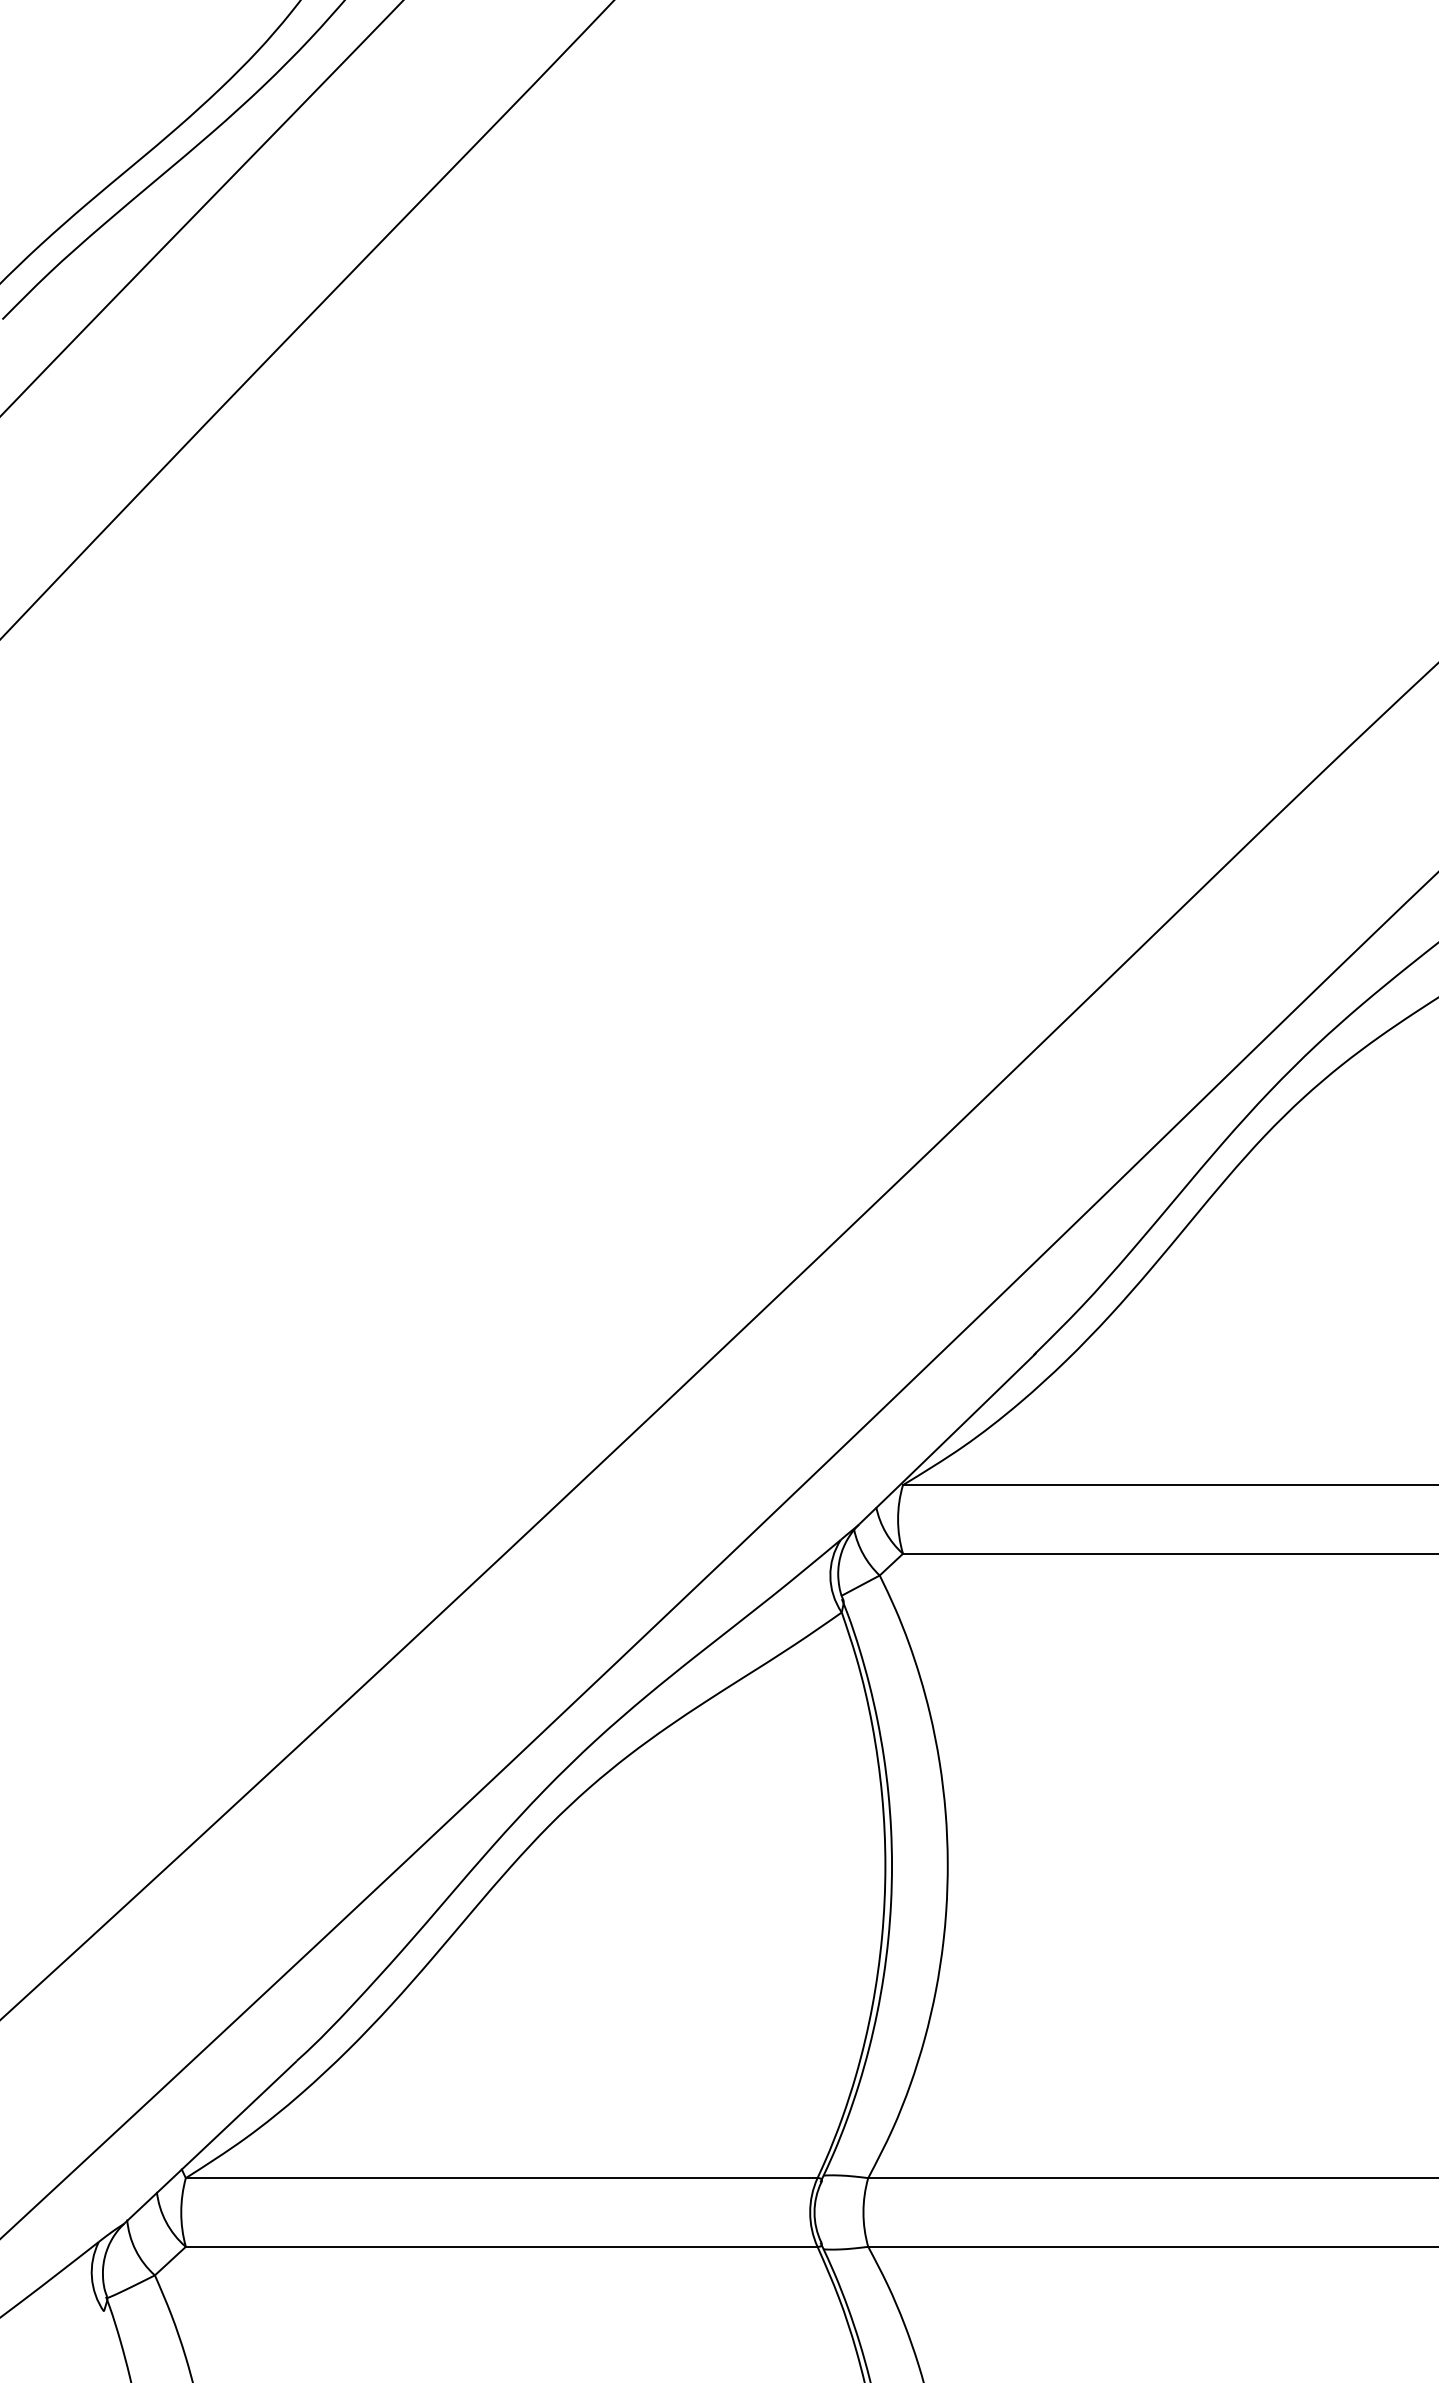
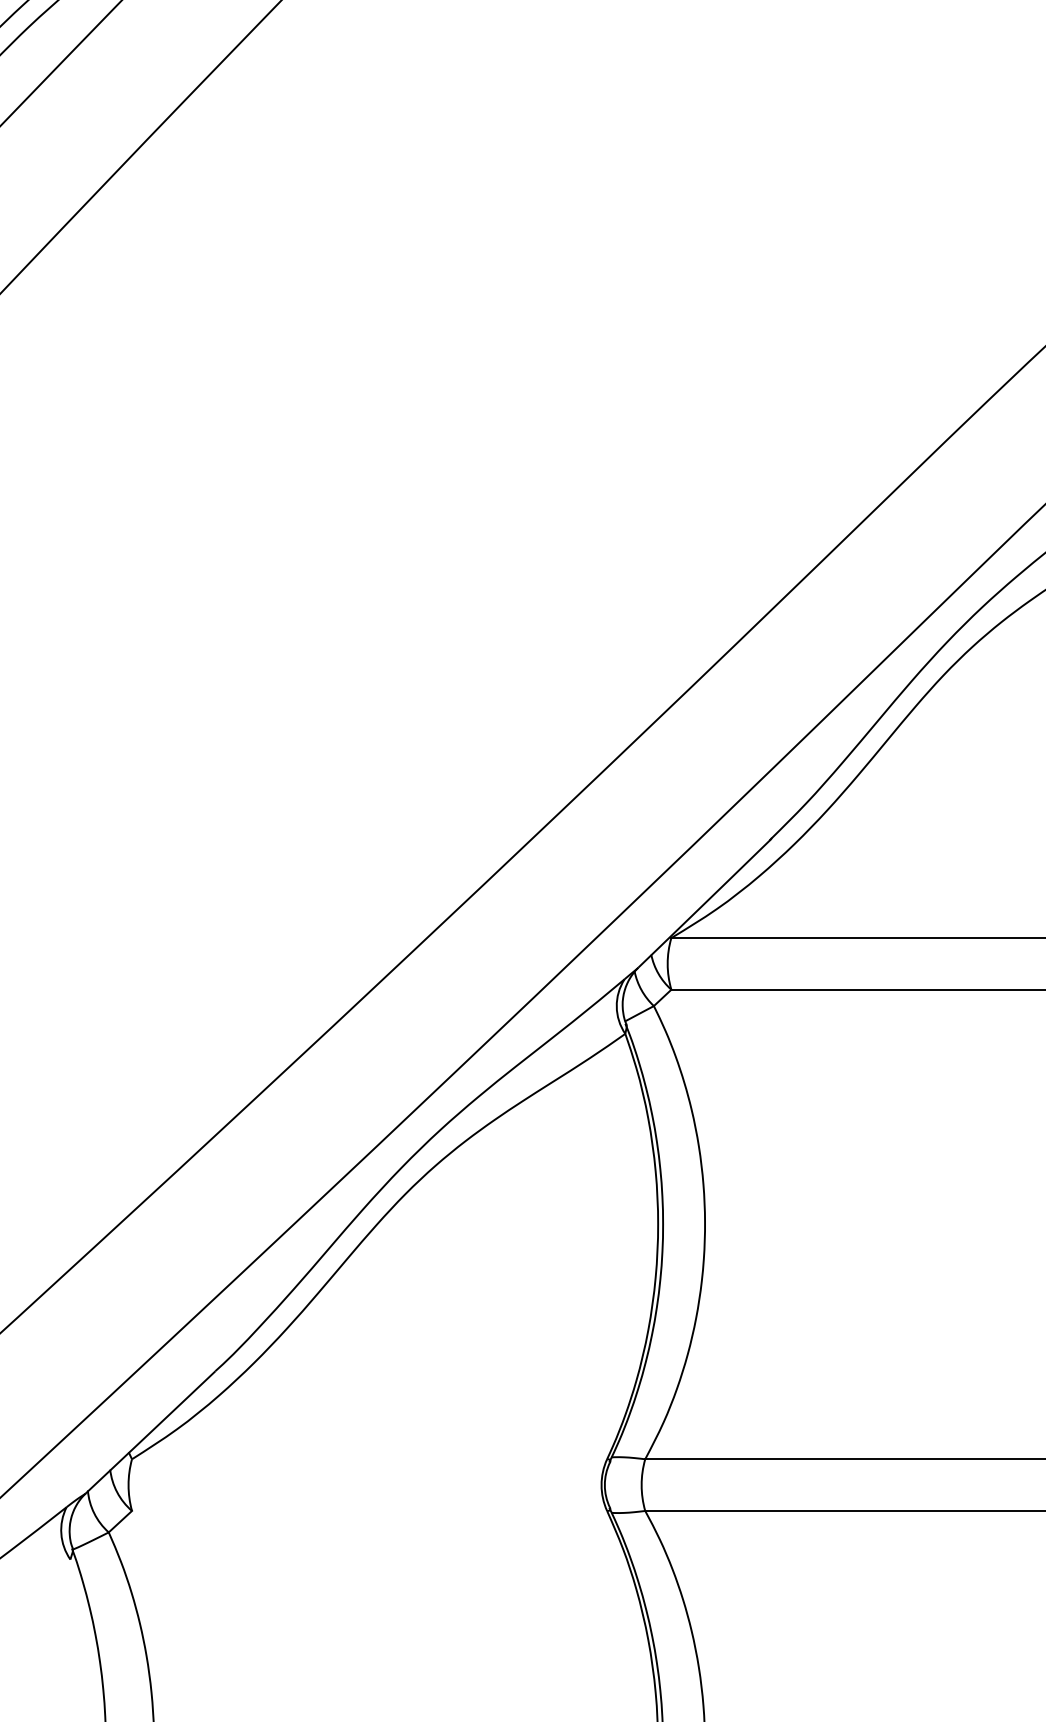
line: (501, 2178) -> (369, 1459), removed
line: (501, 2246) -> (369, 1510), removed

